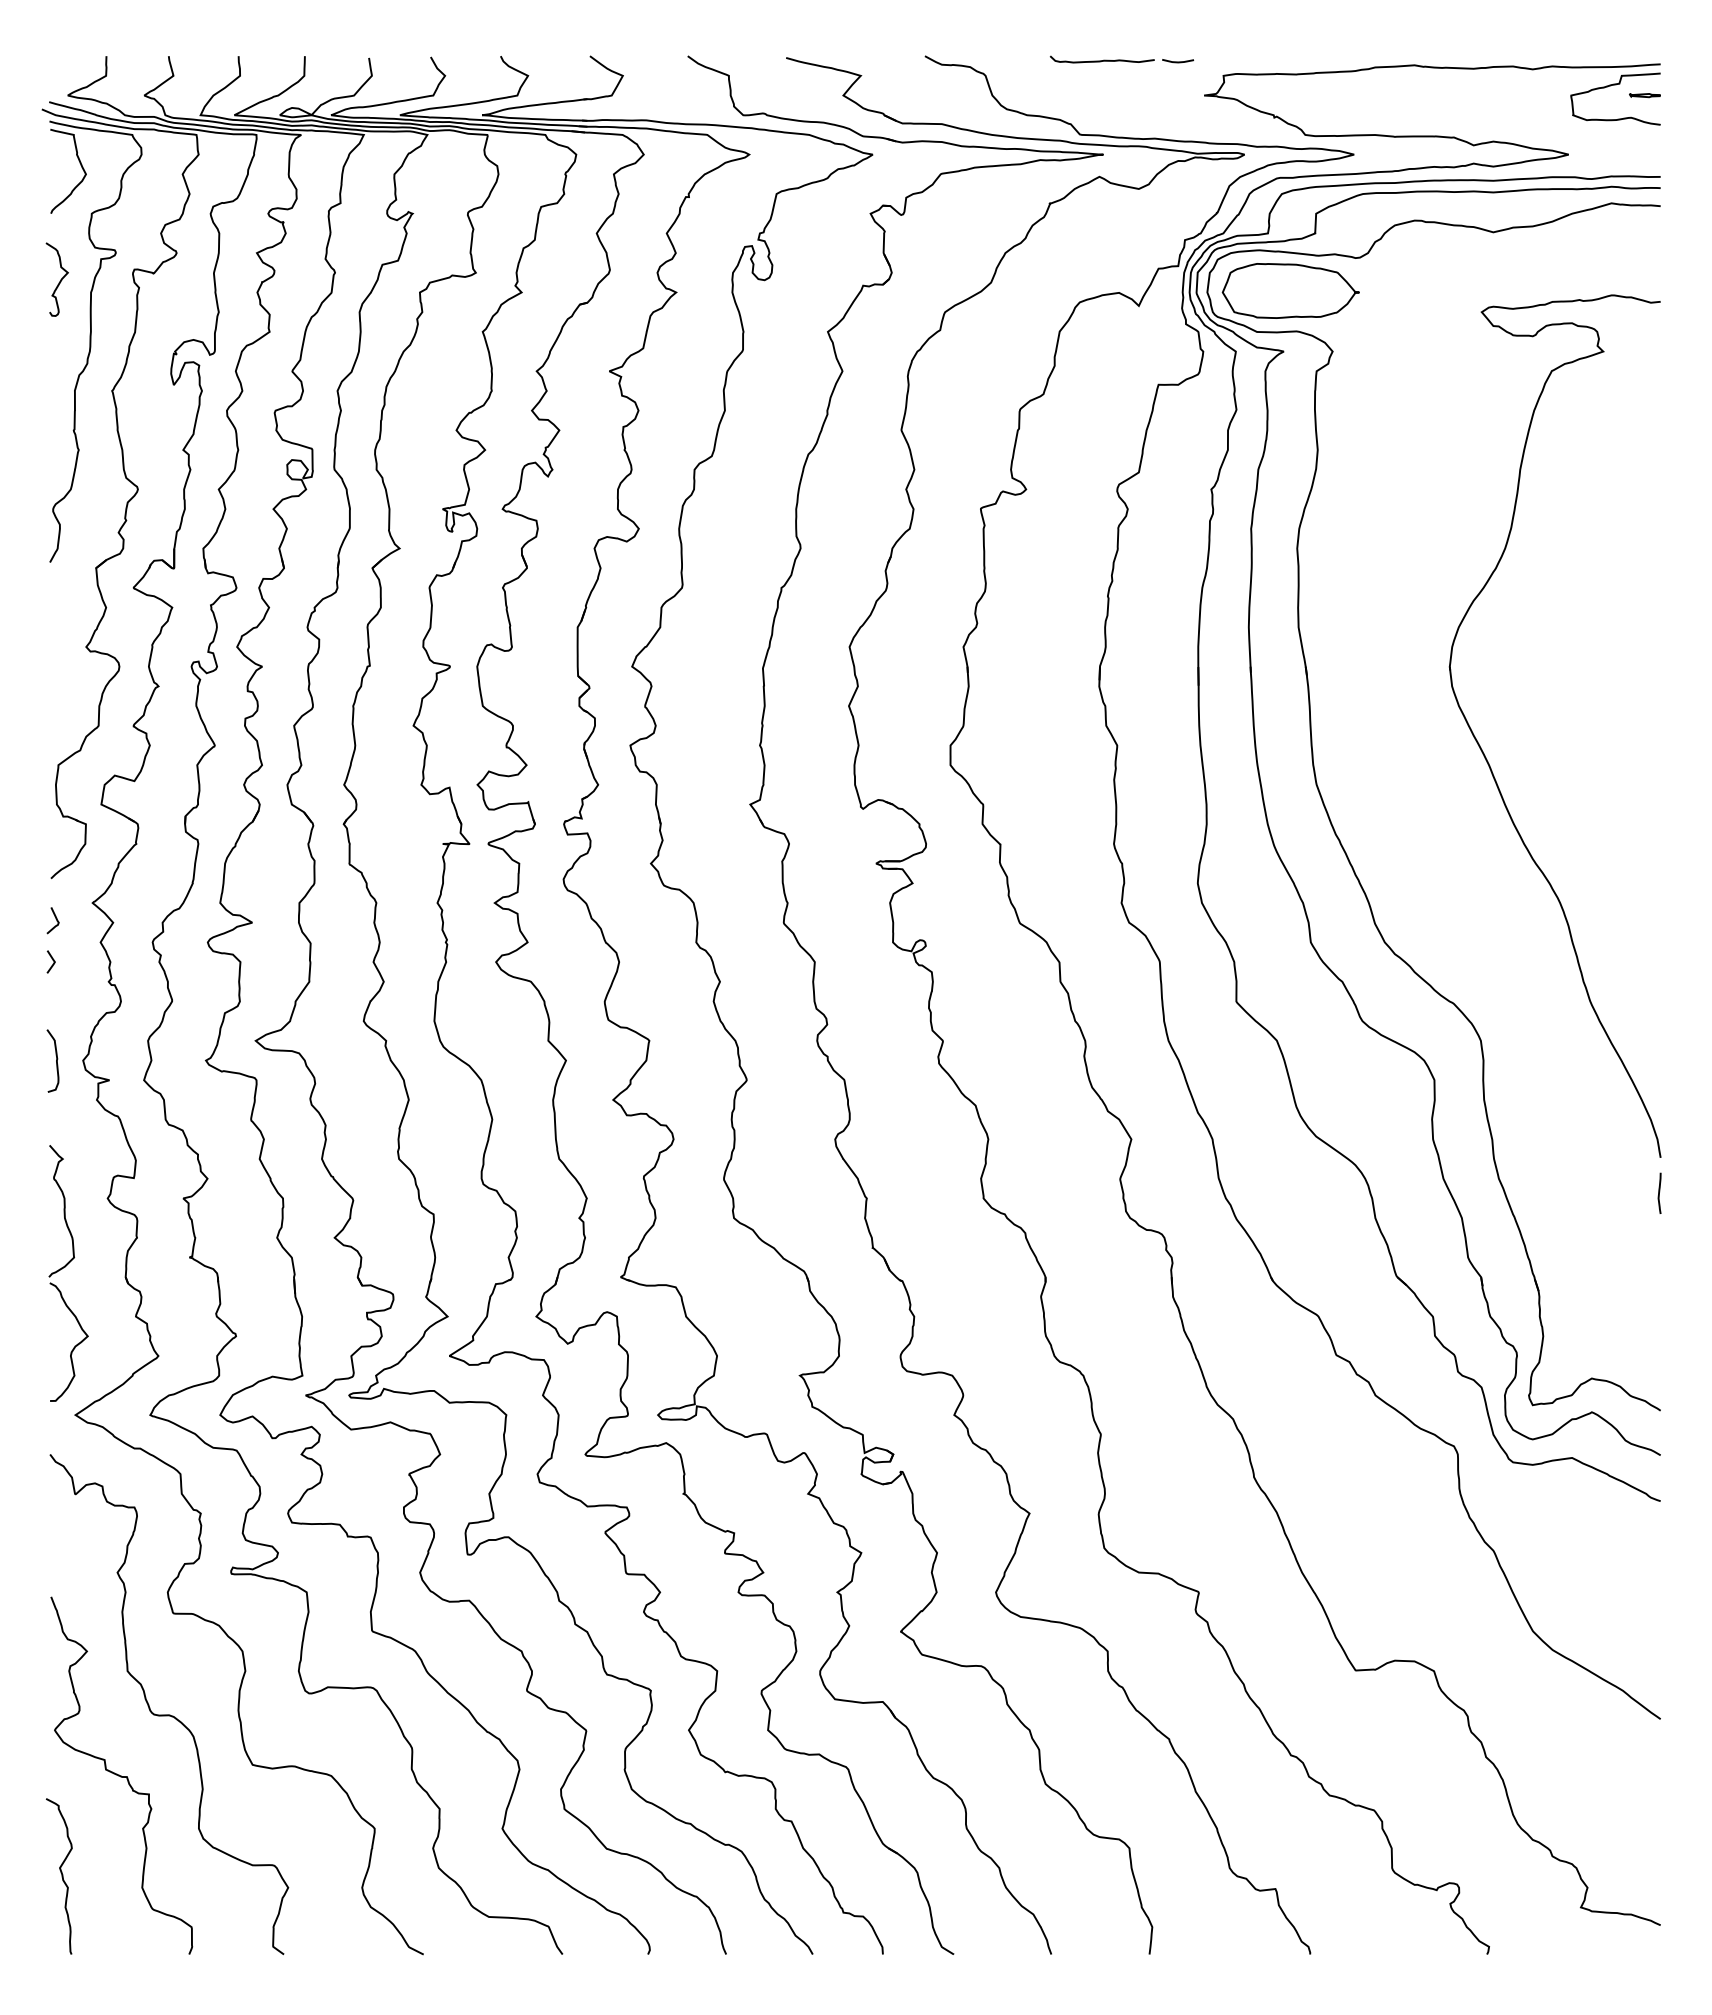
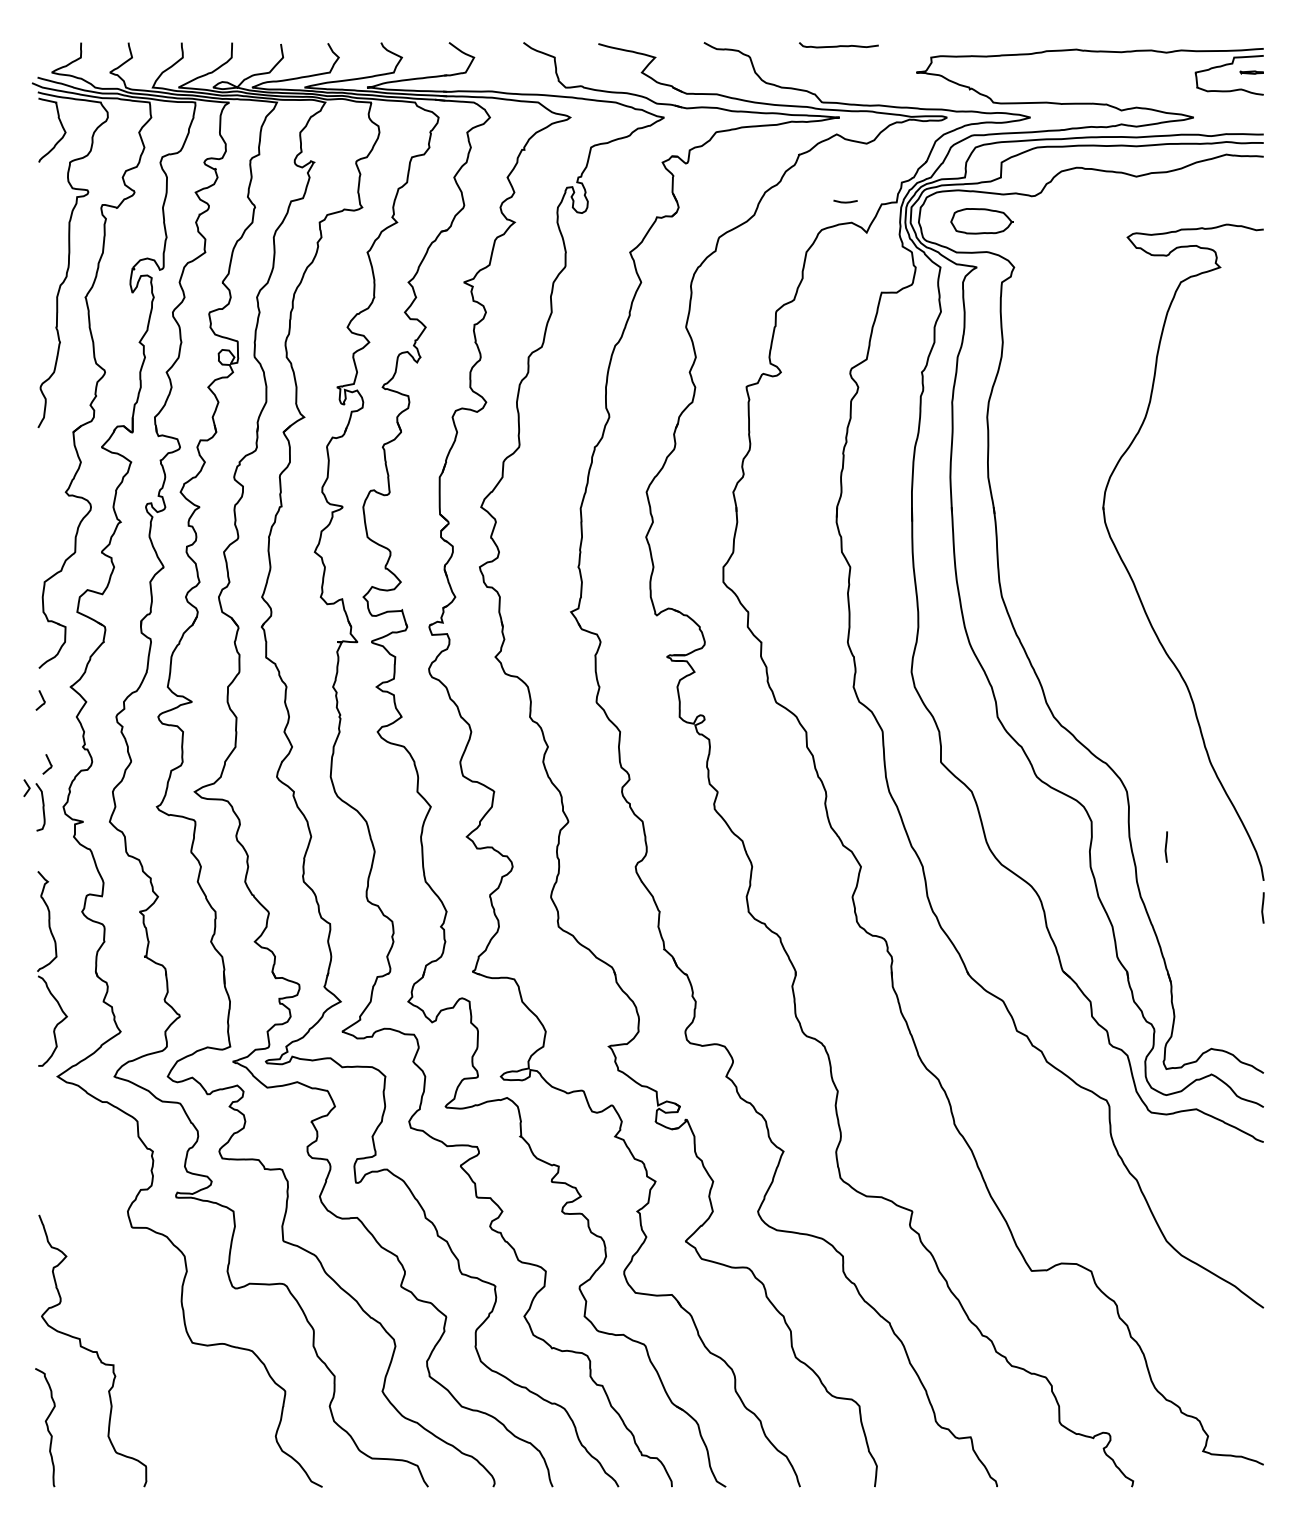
line: (1178, 61) -> (845, 201), moved
curve: (59, 281) -> (45, 214), removed
part: (1290, 290) -> (982, 220), size x0.6
line: (52, 960) -> (27, 787), moved
curve: (64, 1003) -> (49, 763), added
curve: (1532, 1112) -> (1166, 846), added
curve: (169, 1714) -> (129, 1304), removed

